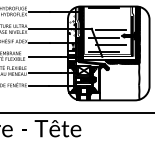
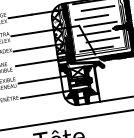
line: (111, 15) -> (98, 8), added
line: (104, 22) -> (91, 17), added
hatch: (71, 30) -> (57, 31), added

